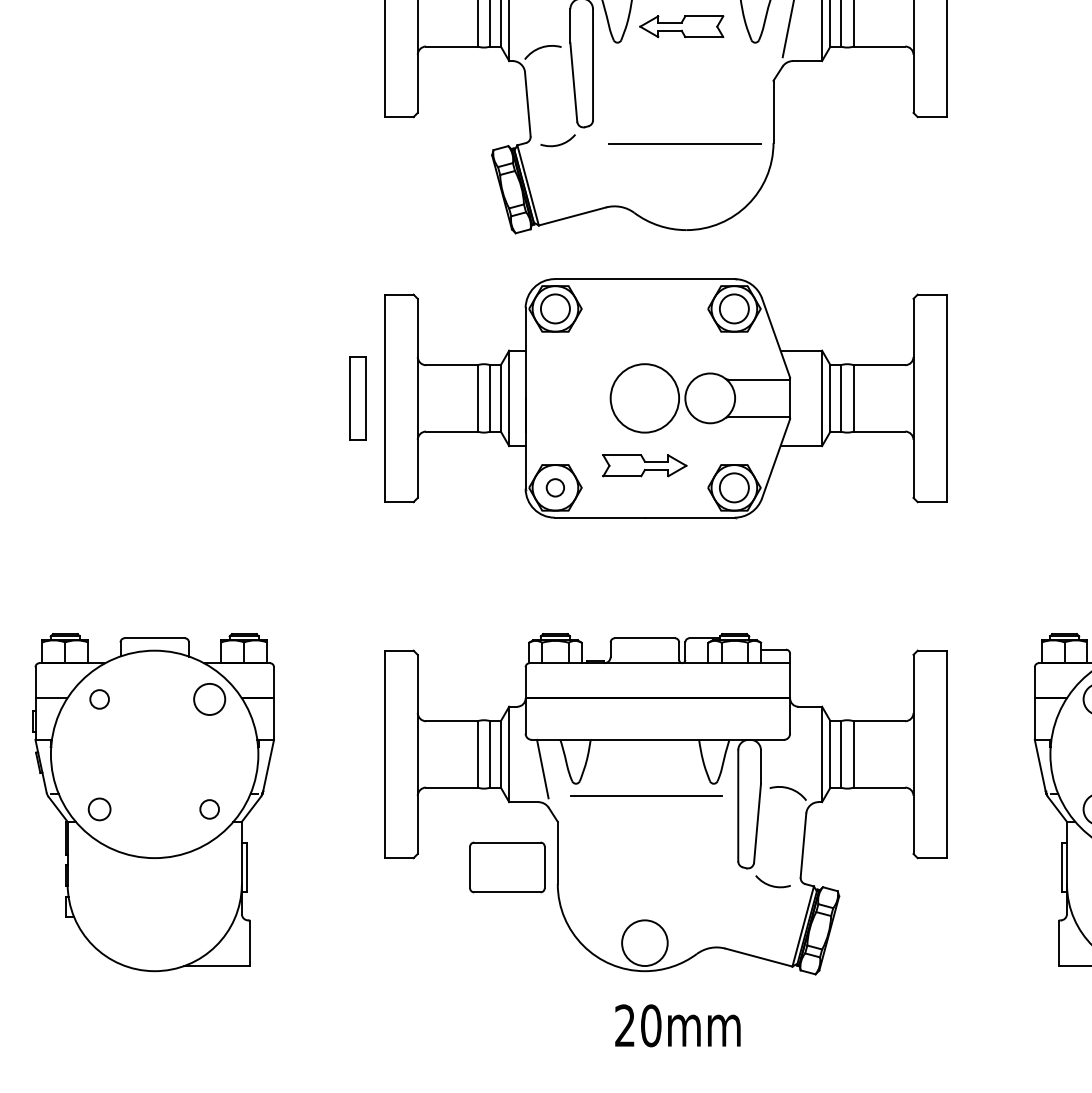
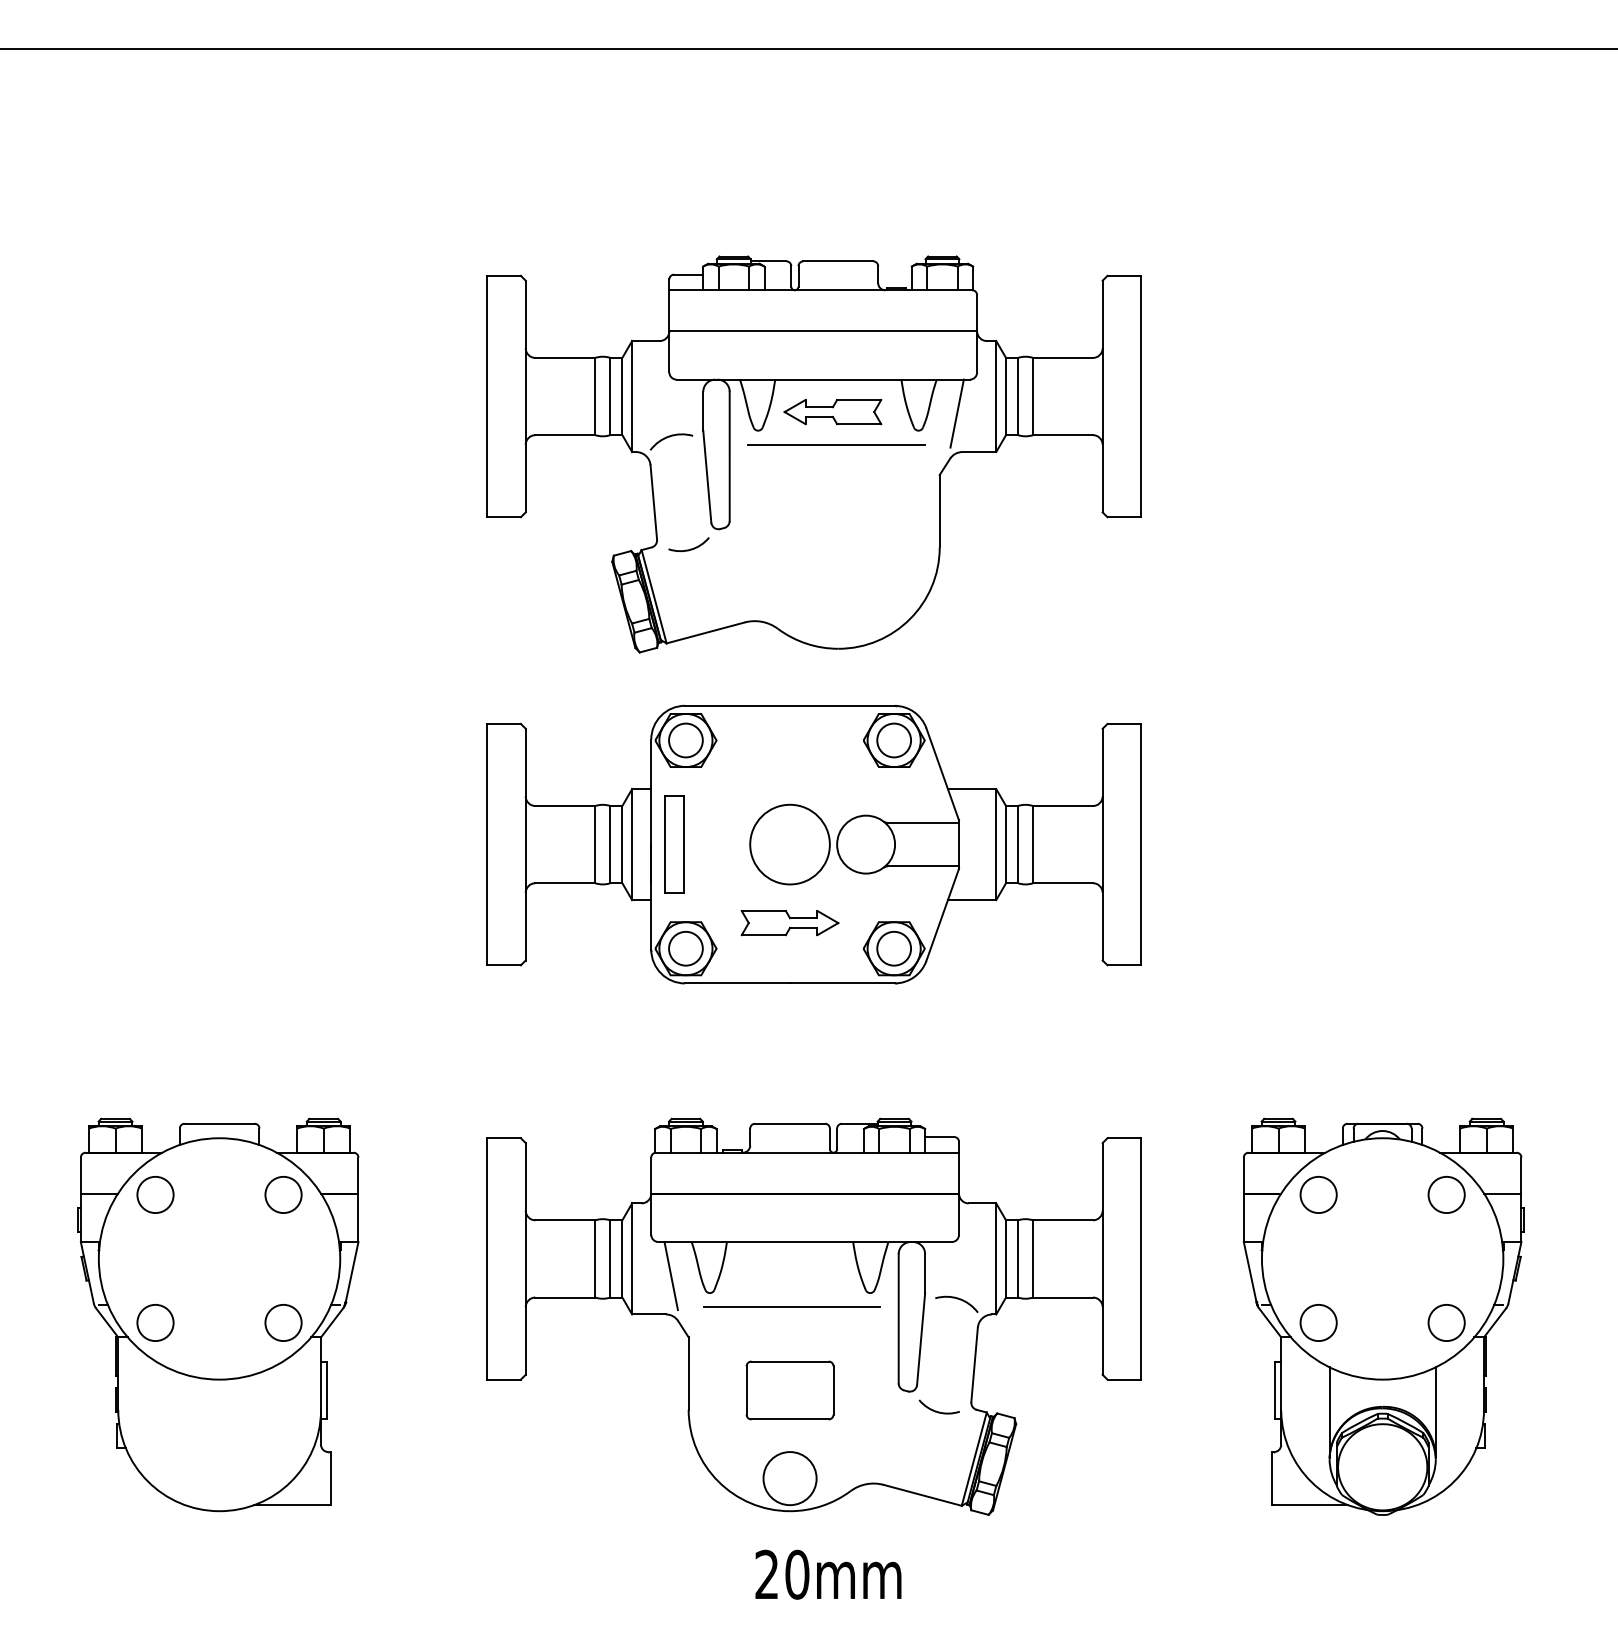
line: (684, 143) -> (836, 444), moved
part: (358, 398) -> (674, 844), moved
circle: (555, 487) -> (685, 948), size x1.67
circle: (99, 699) -> (155, 1194), size x1.67
circle: (99, 809) -> (155, 1322), size x1.43
circle: (209, 809) -> (283, 1322), size x1.67
part: (506, 867) -> (789, 1390), moved

